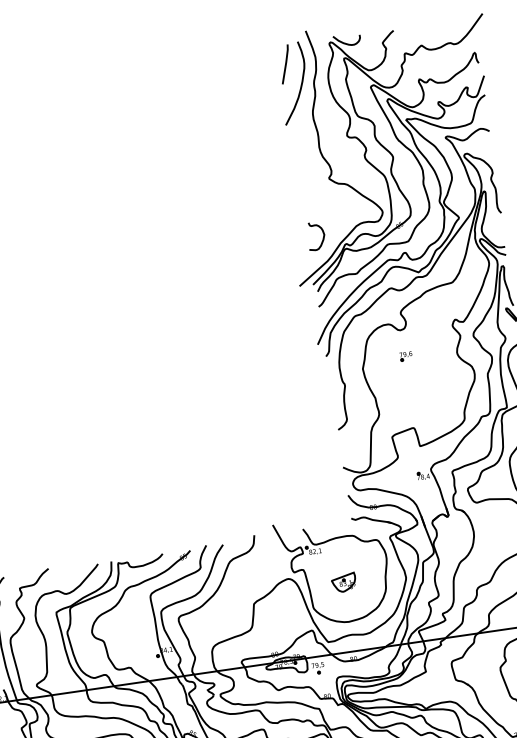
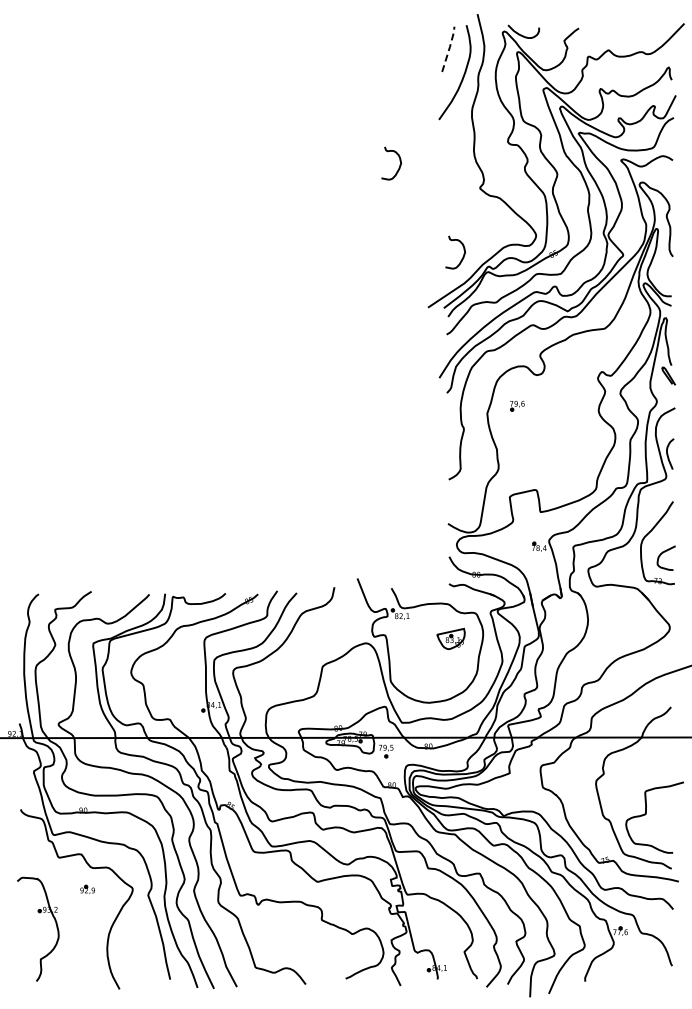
line: (285, 62) -> (449, 47), solid -> dashed
curve: (257, 168) -> (399, 164), added
part: (406, 355) -> (517, 405), moved
part: (343, 582) -> (450, 638), moved

